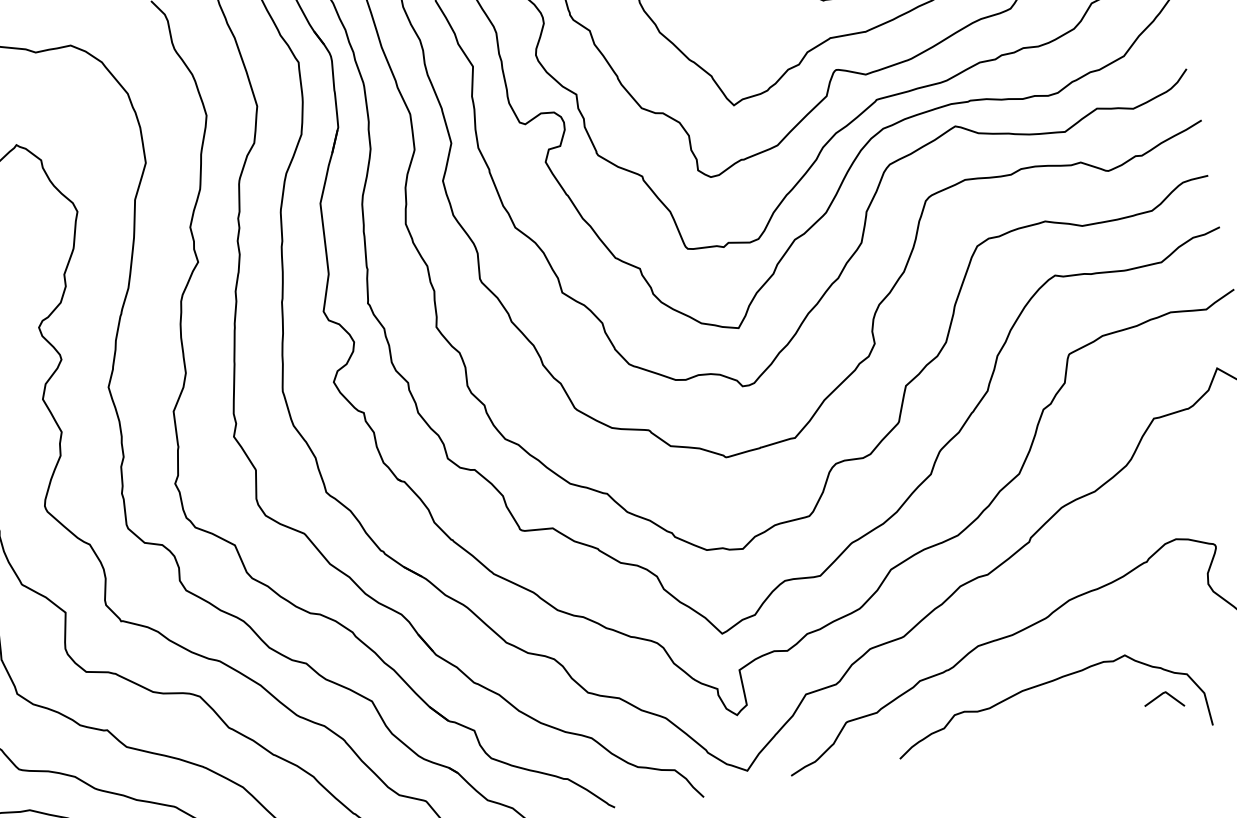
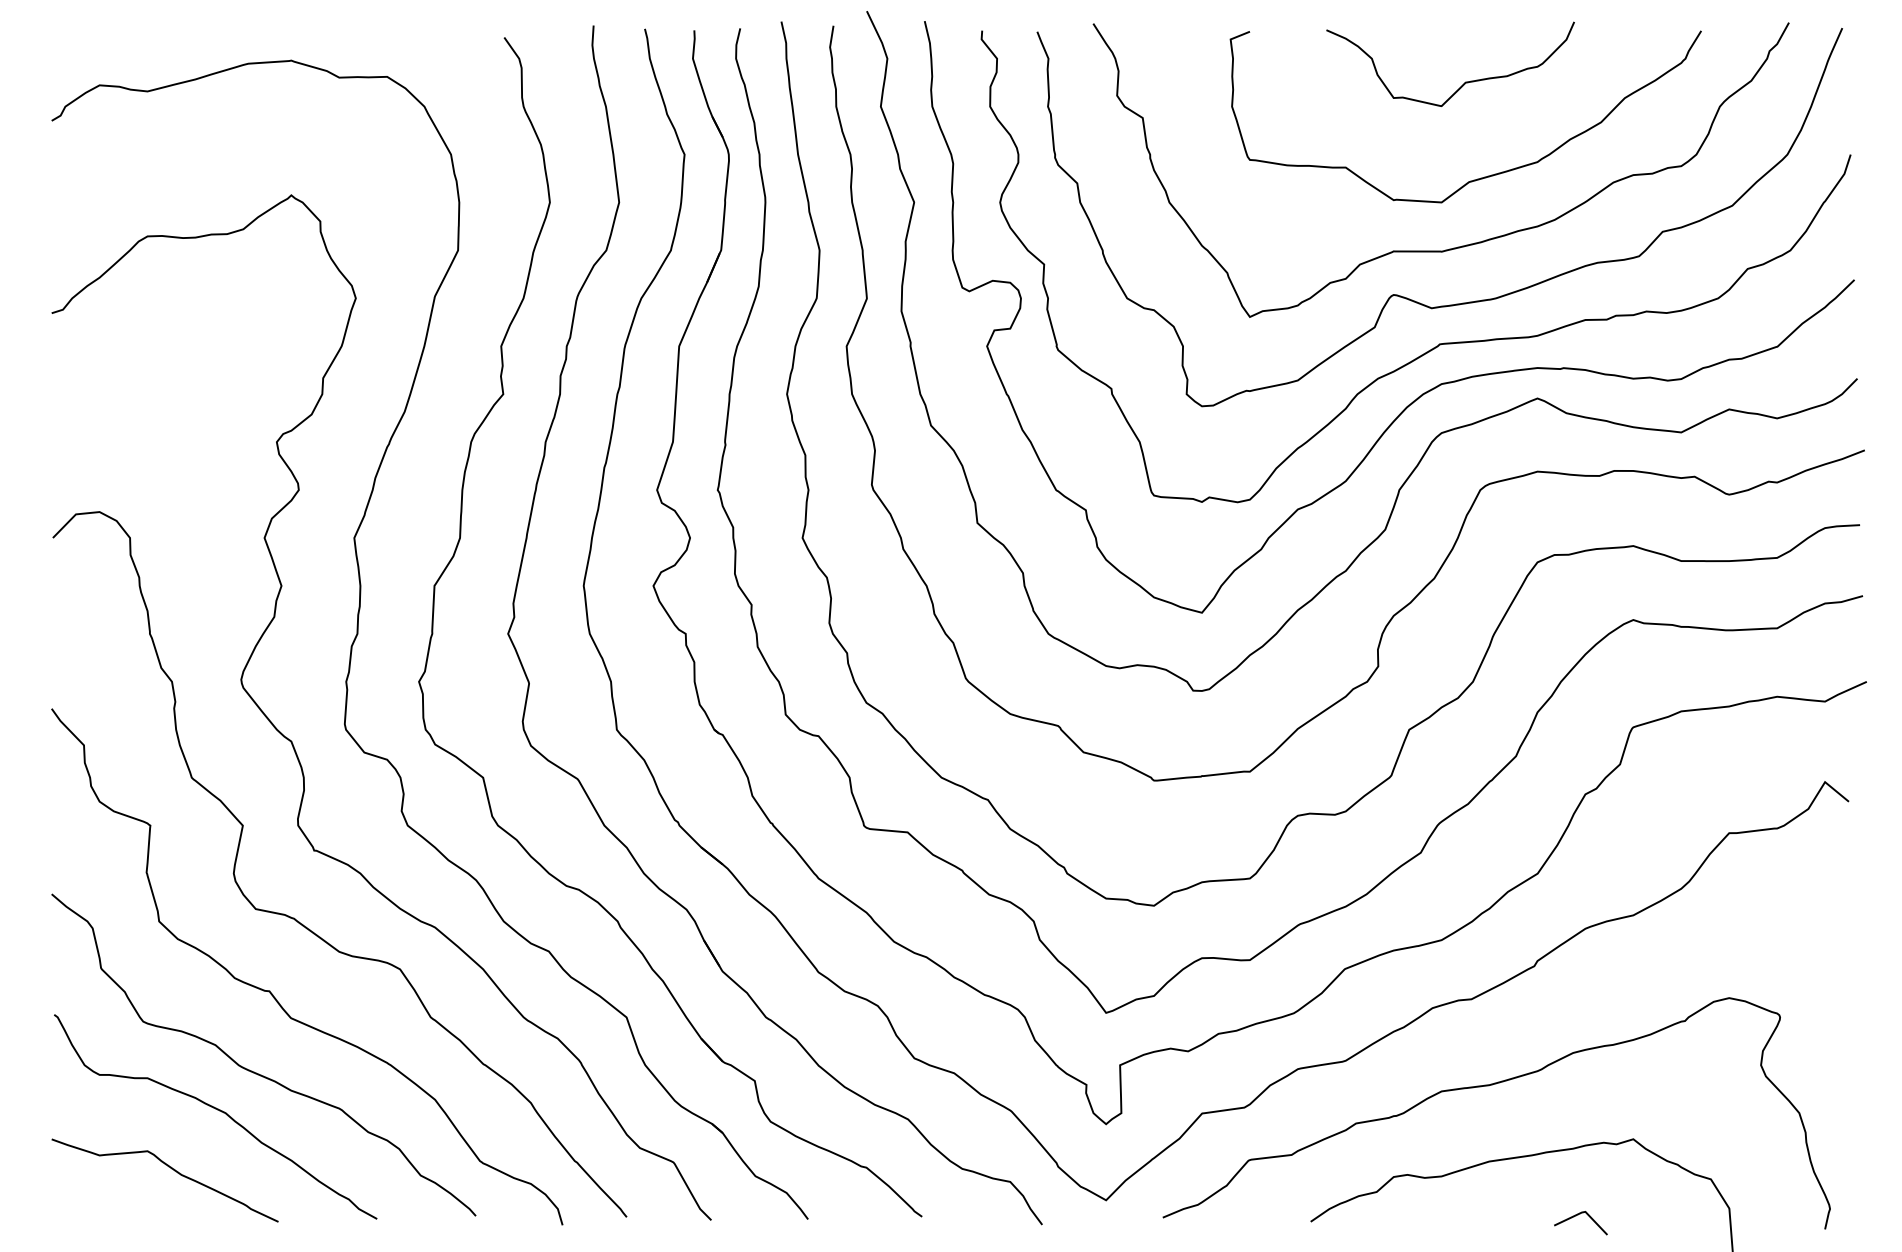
line: (1159, 696) -> (1576, 1216), moved

